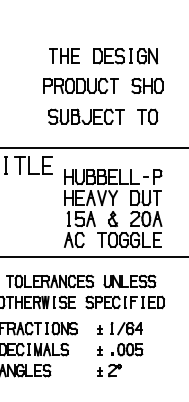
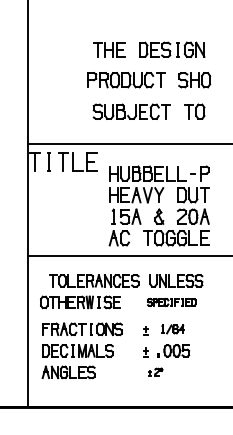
part: (125, 302) -> (171, 302), size x0.6
part: (126, 328) -> (172, 329), size x0.7
part: (109, 369) -> (155, 371), size x0.6

